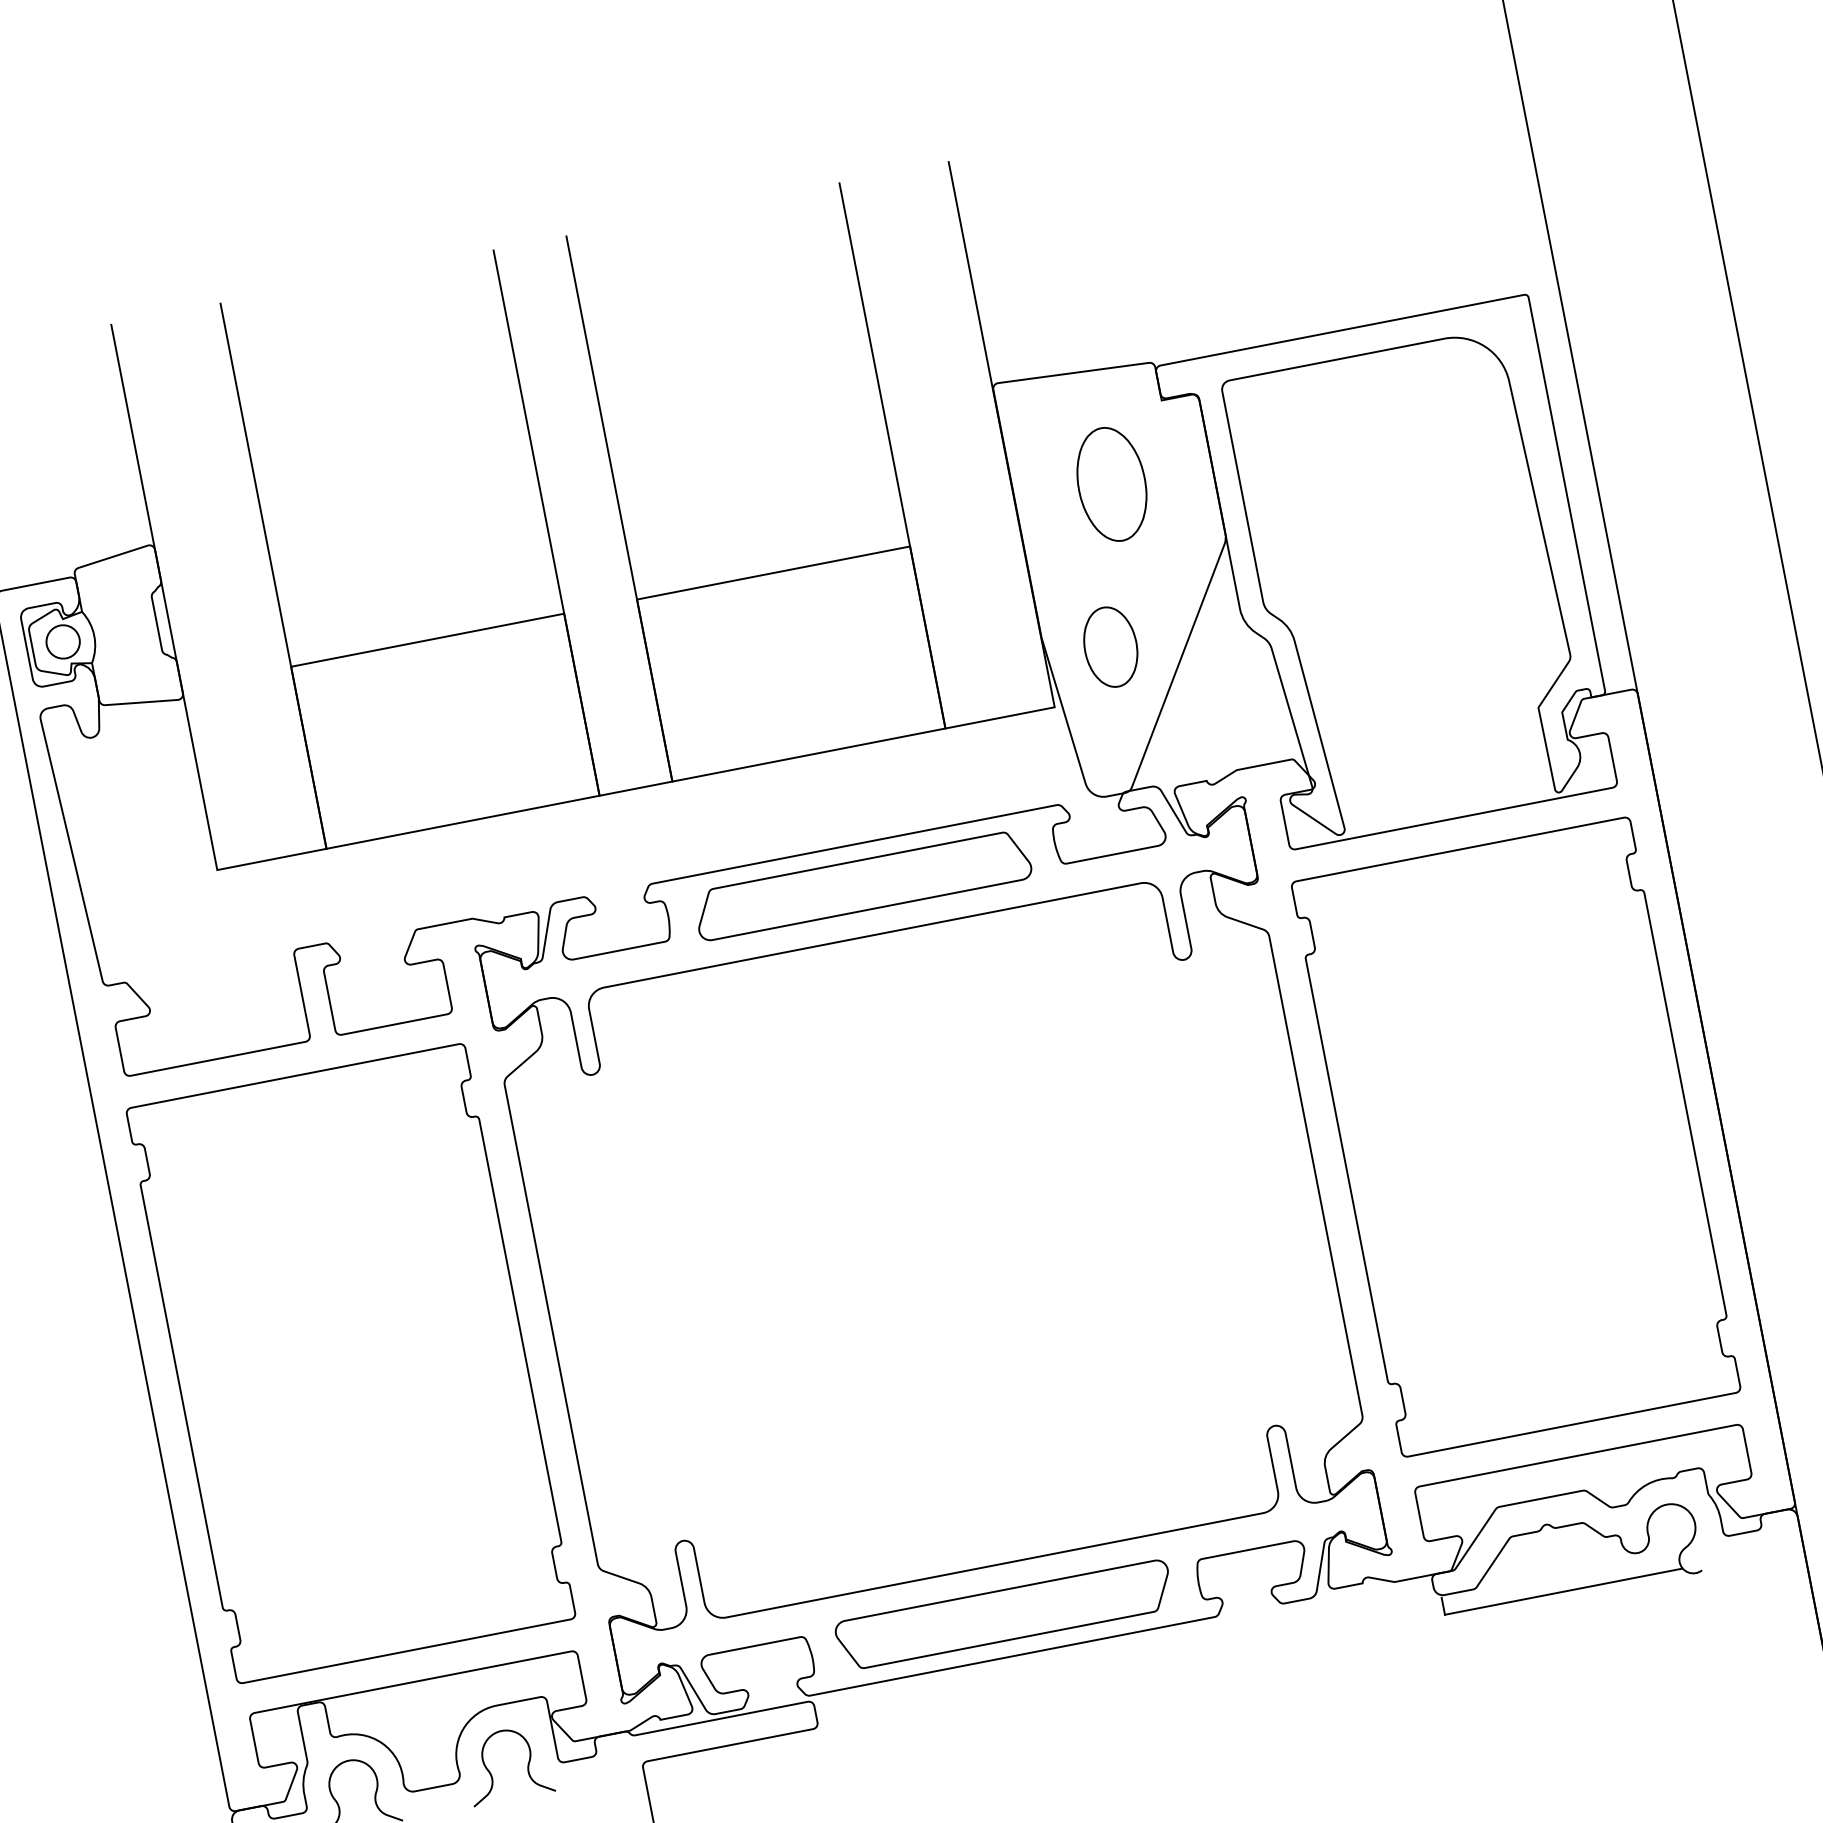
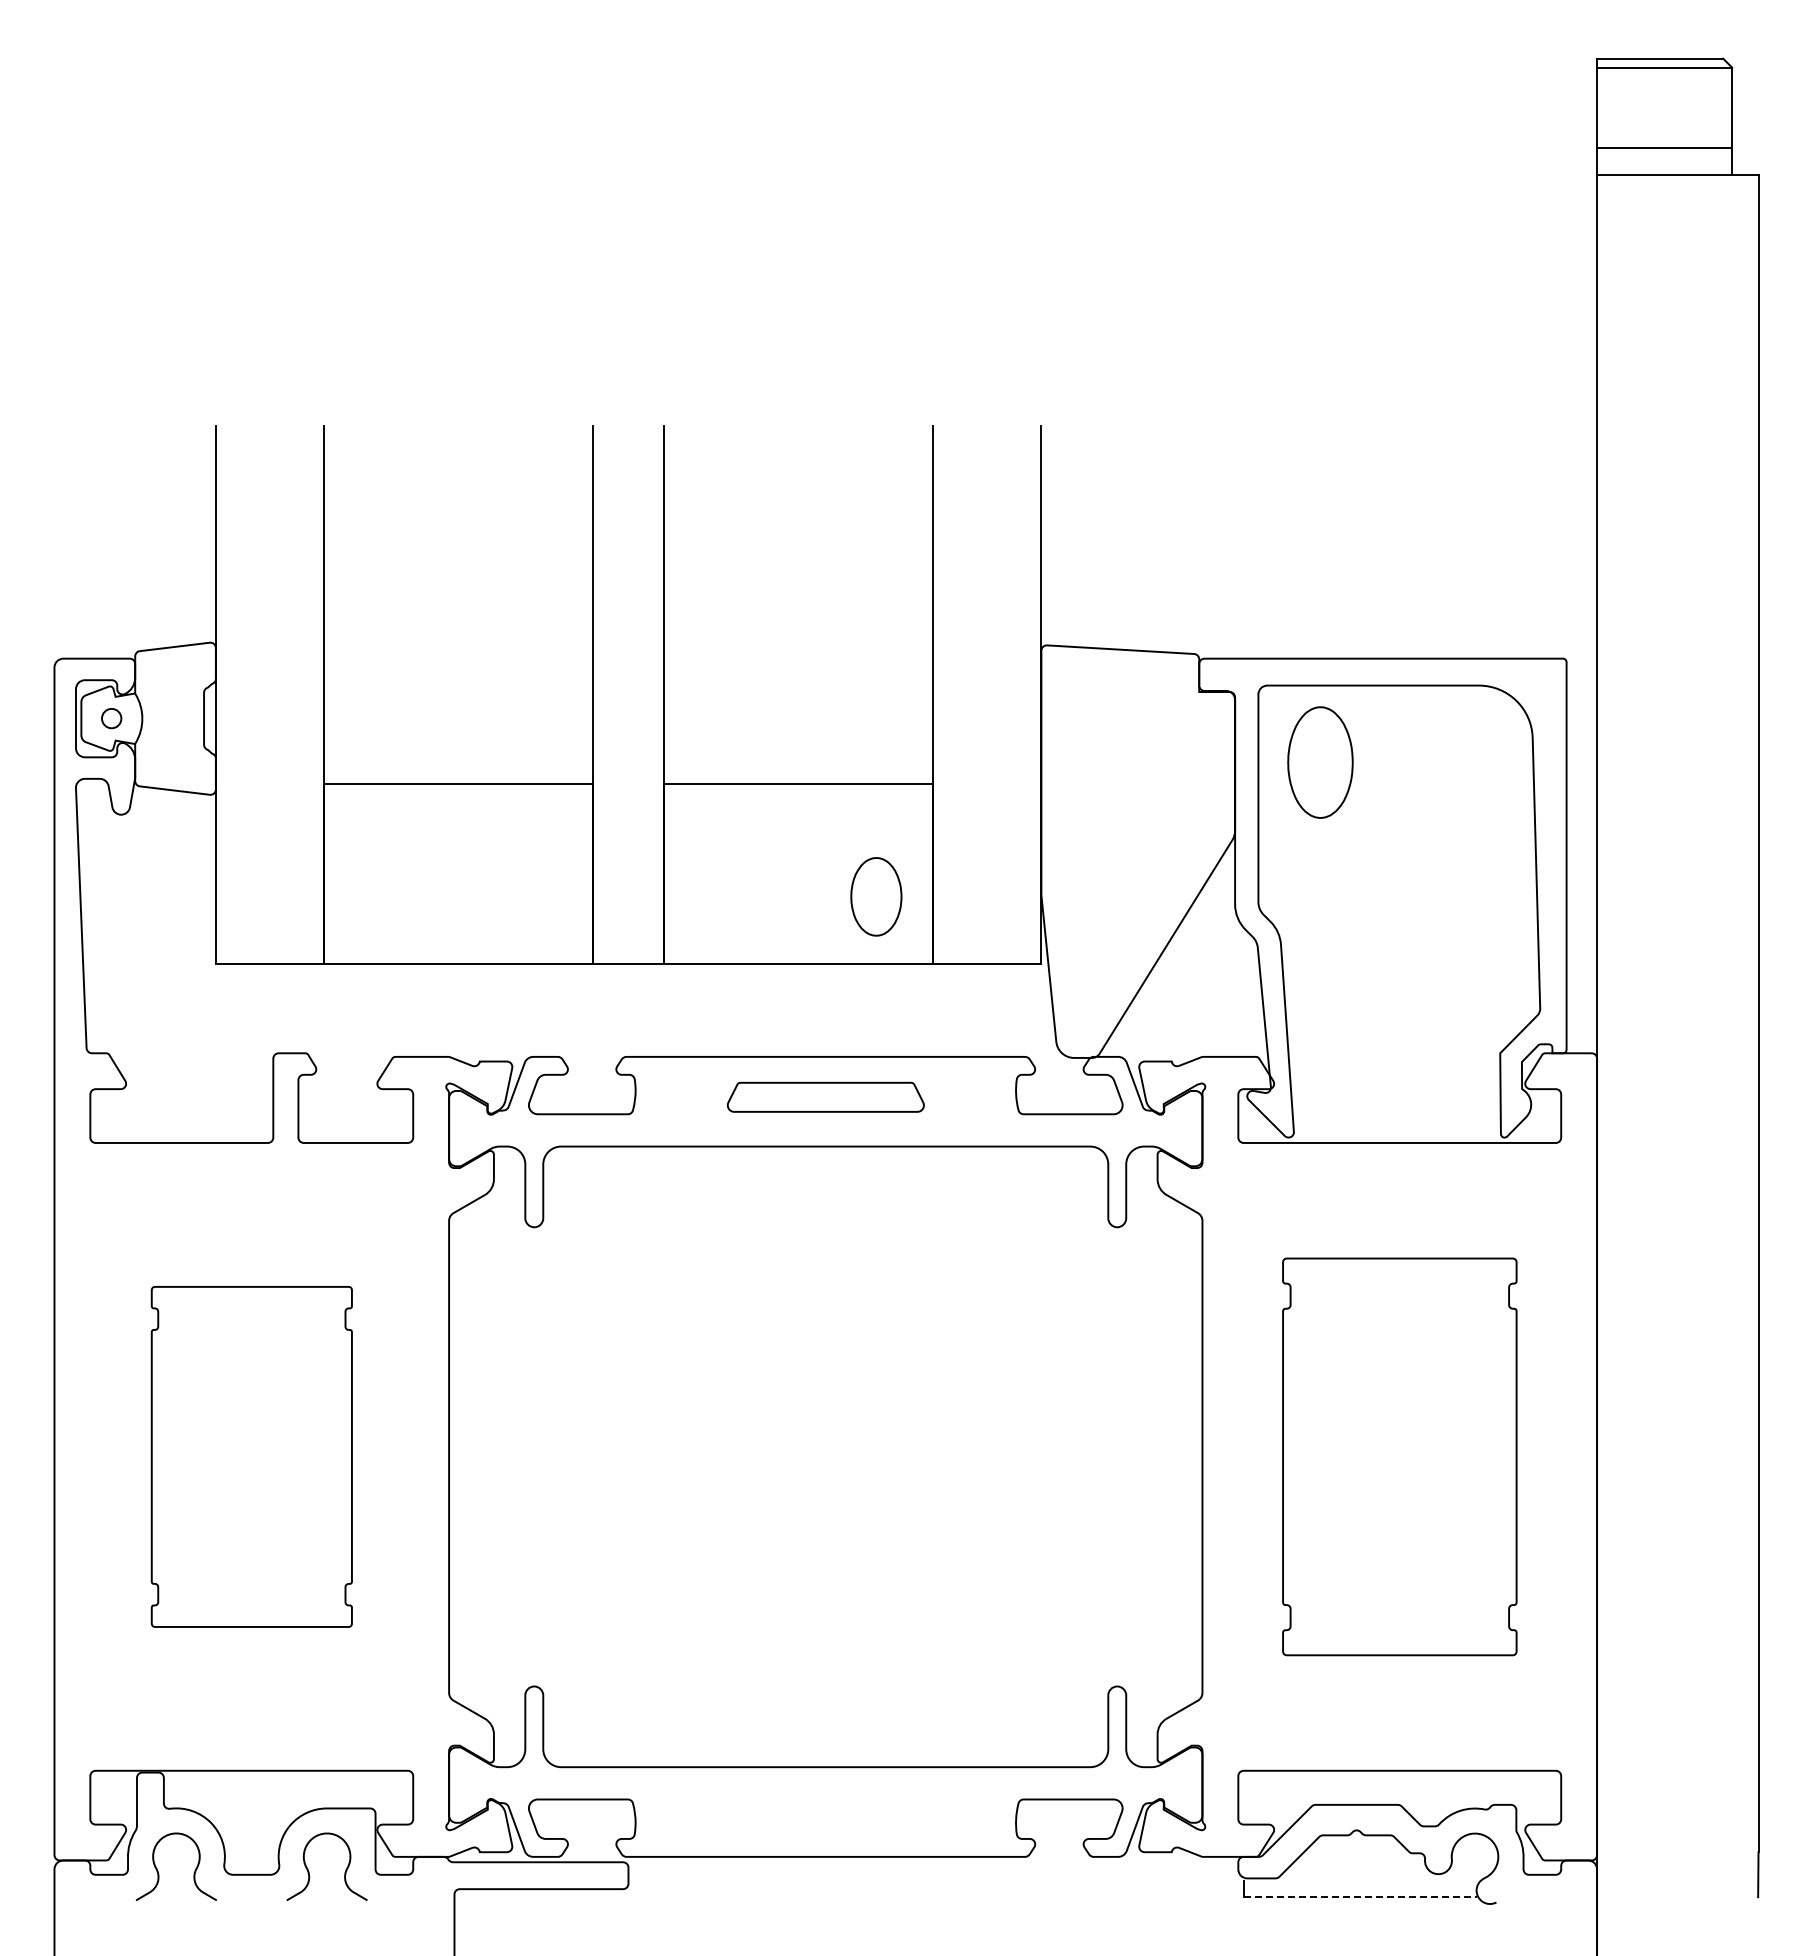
part: (1111, 484) -> (1320, 762), moved
circle: (62, 641) -> (111, 718), size x0.6
part: (1110, 646) -> (876, 896), moved
part: (862, 885) -> (825, 1097), size x0.6
part: (1515, 1136) -> (1399, 1456), size x0.7
part: (350, 1363) -> (251, 1456), size x0.6
line: (1563, 1592) -> (1360, 1897), solid -> dashed
part: (1004, 1615) -> (825, 1816), removed

